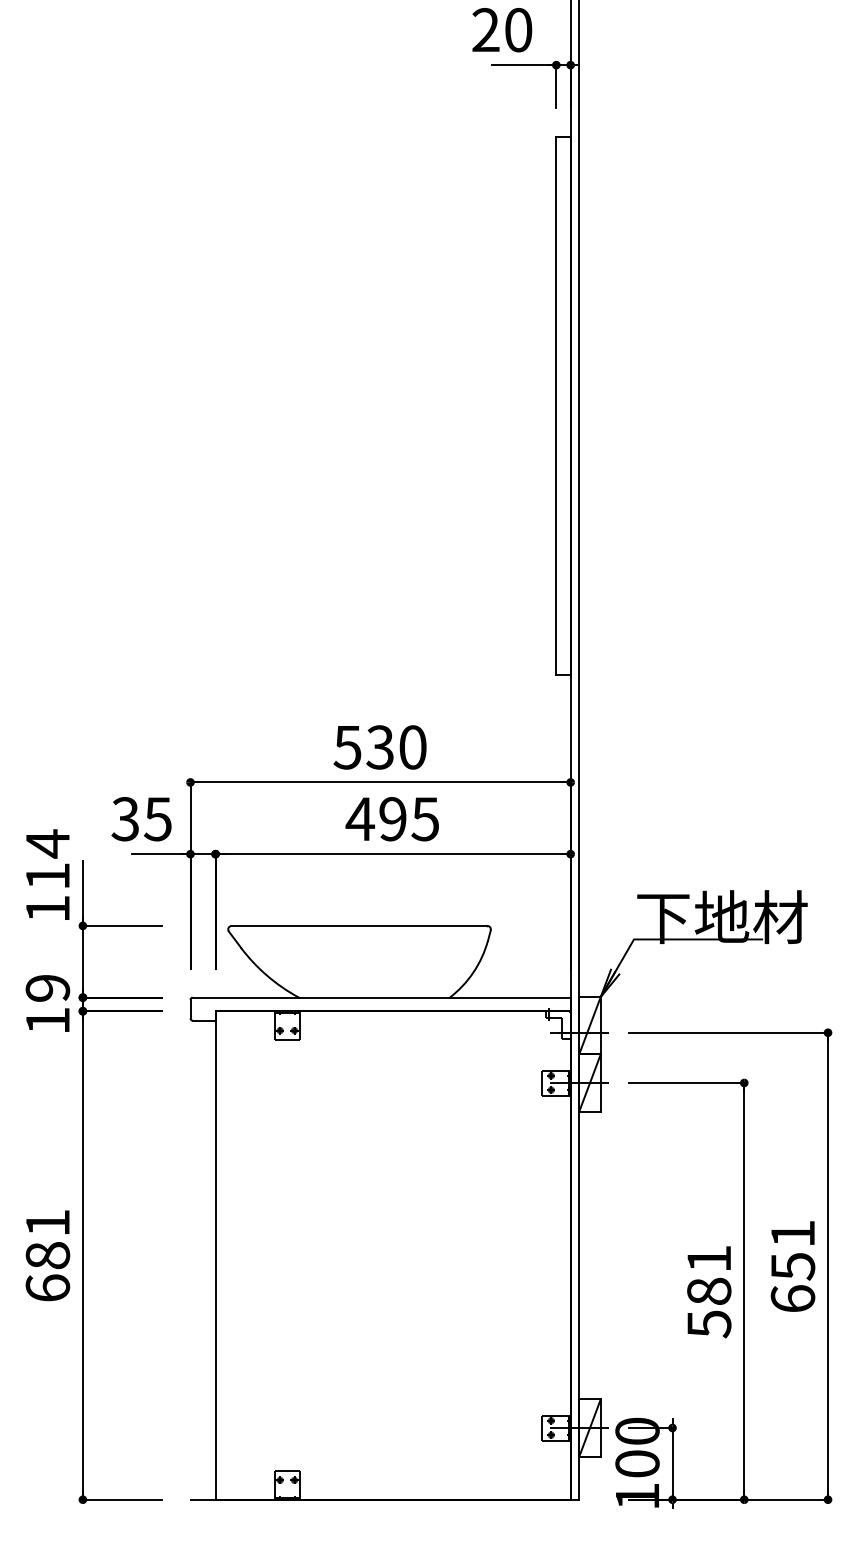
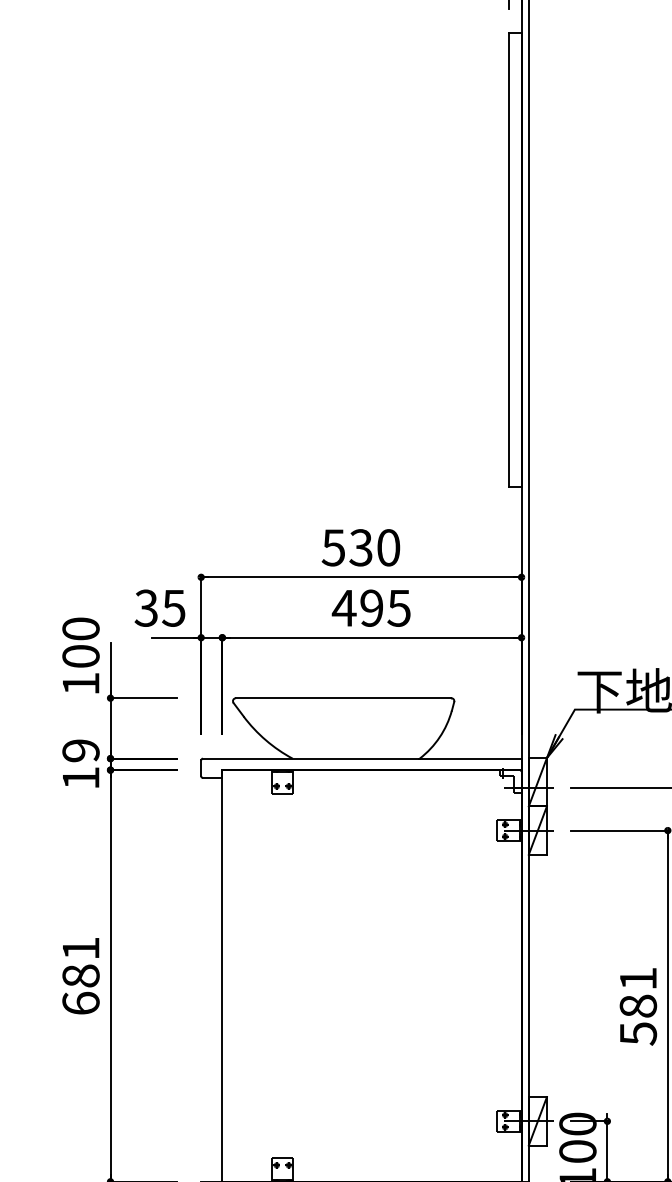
text: (47, 859) -> (80, 642), 114 -> 100

